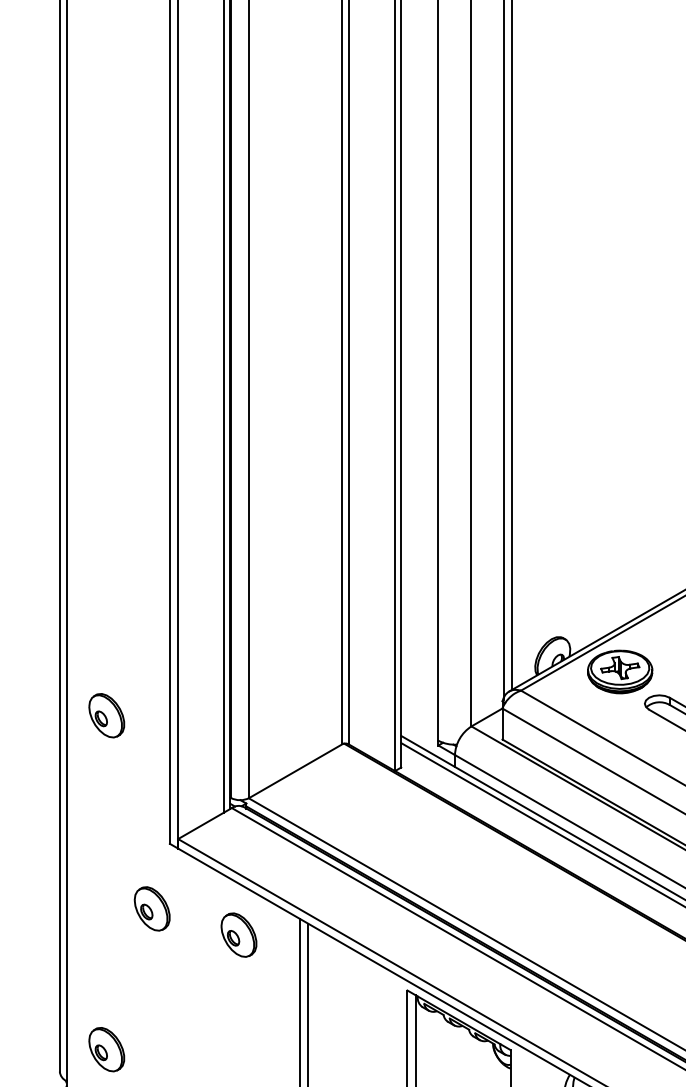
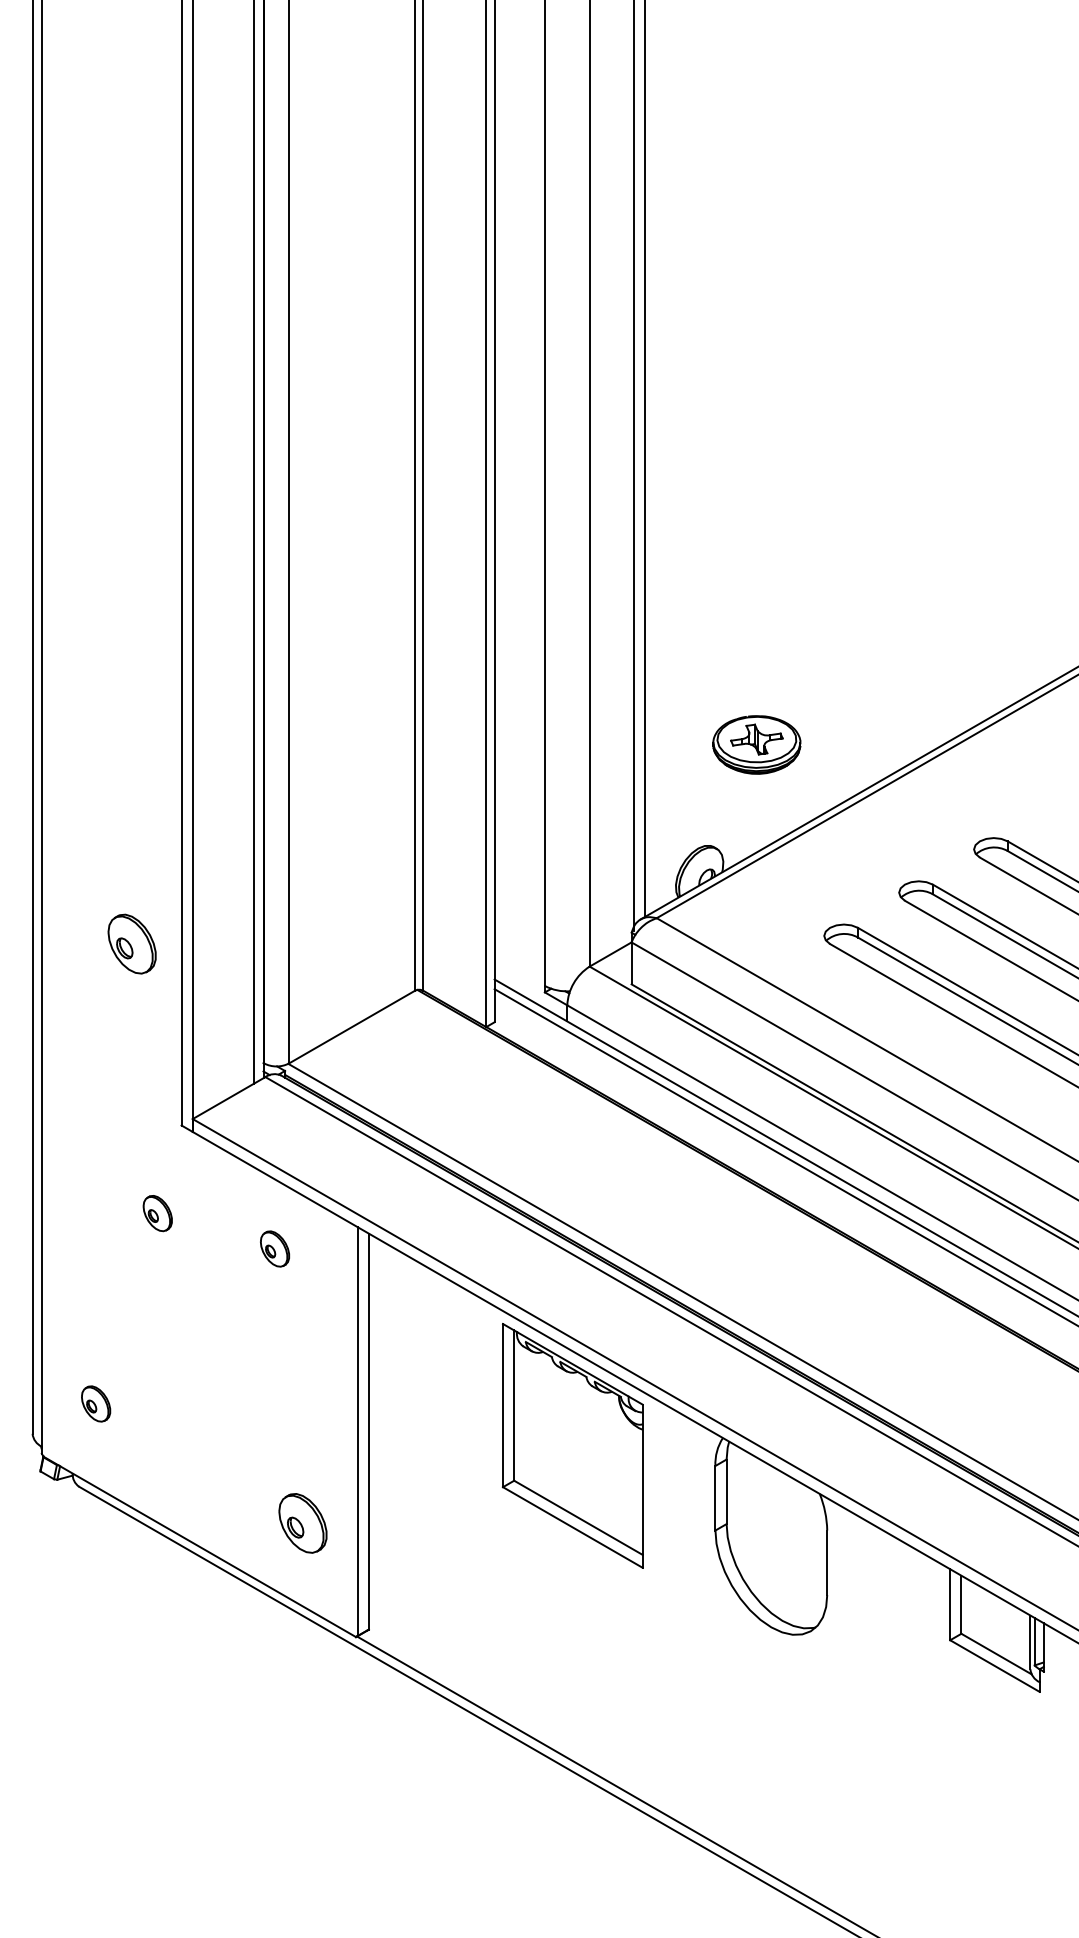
part: (619, 671) -> (756, 744), moved
part: (106, 715) -> (131, 943), moved
part: (152, 908) -> (157, 1213), size x0.6
part: (238, 934) -> (274, 1248), size x0.6
part: (106, 1049) -> (95, 1403), size x0.6

